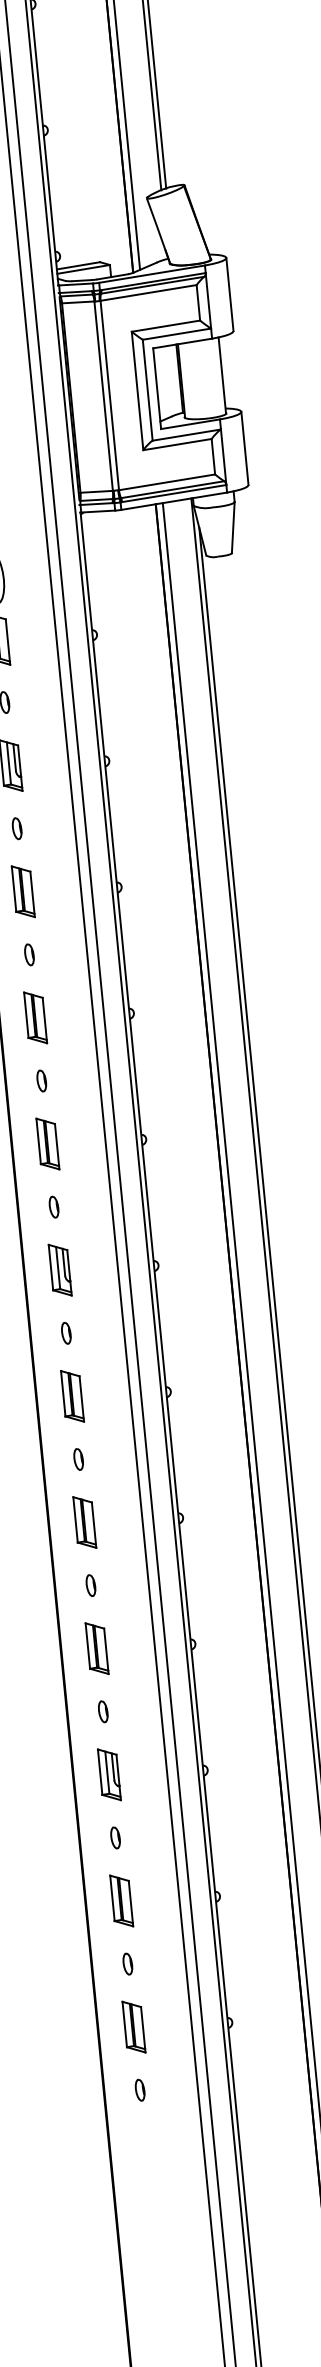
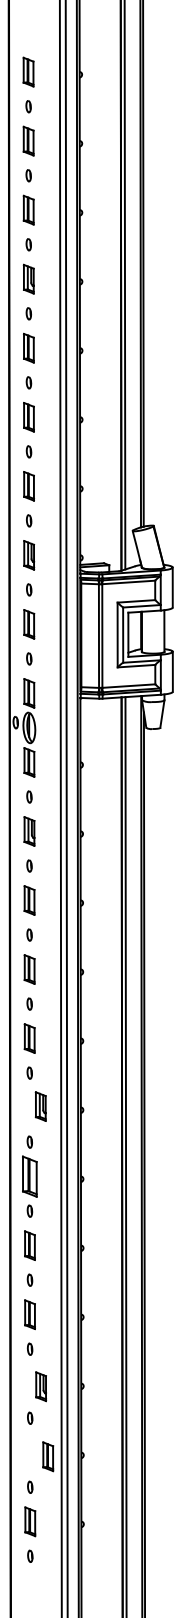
part: (59, 1270) -> (40, 1106), moved
part: (71, 1396) -> (29, 1176), size x1.4
part: (110, 1774) -> (41, 1386), moved
part: (122, 1900) -> (48, 1456), moved

